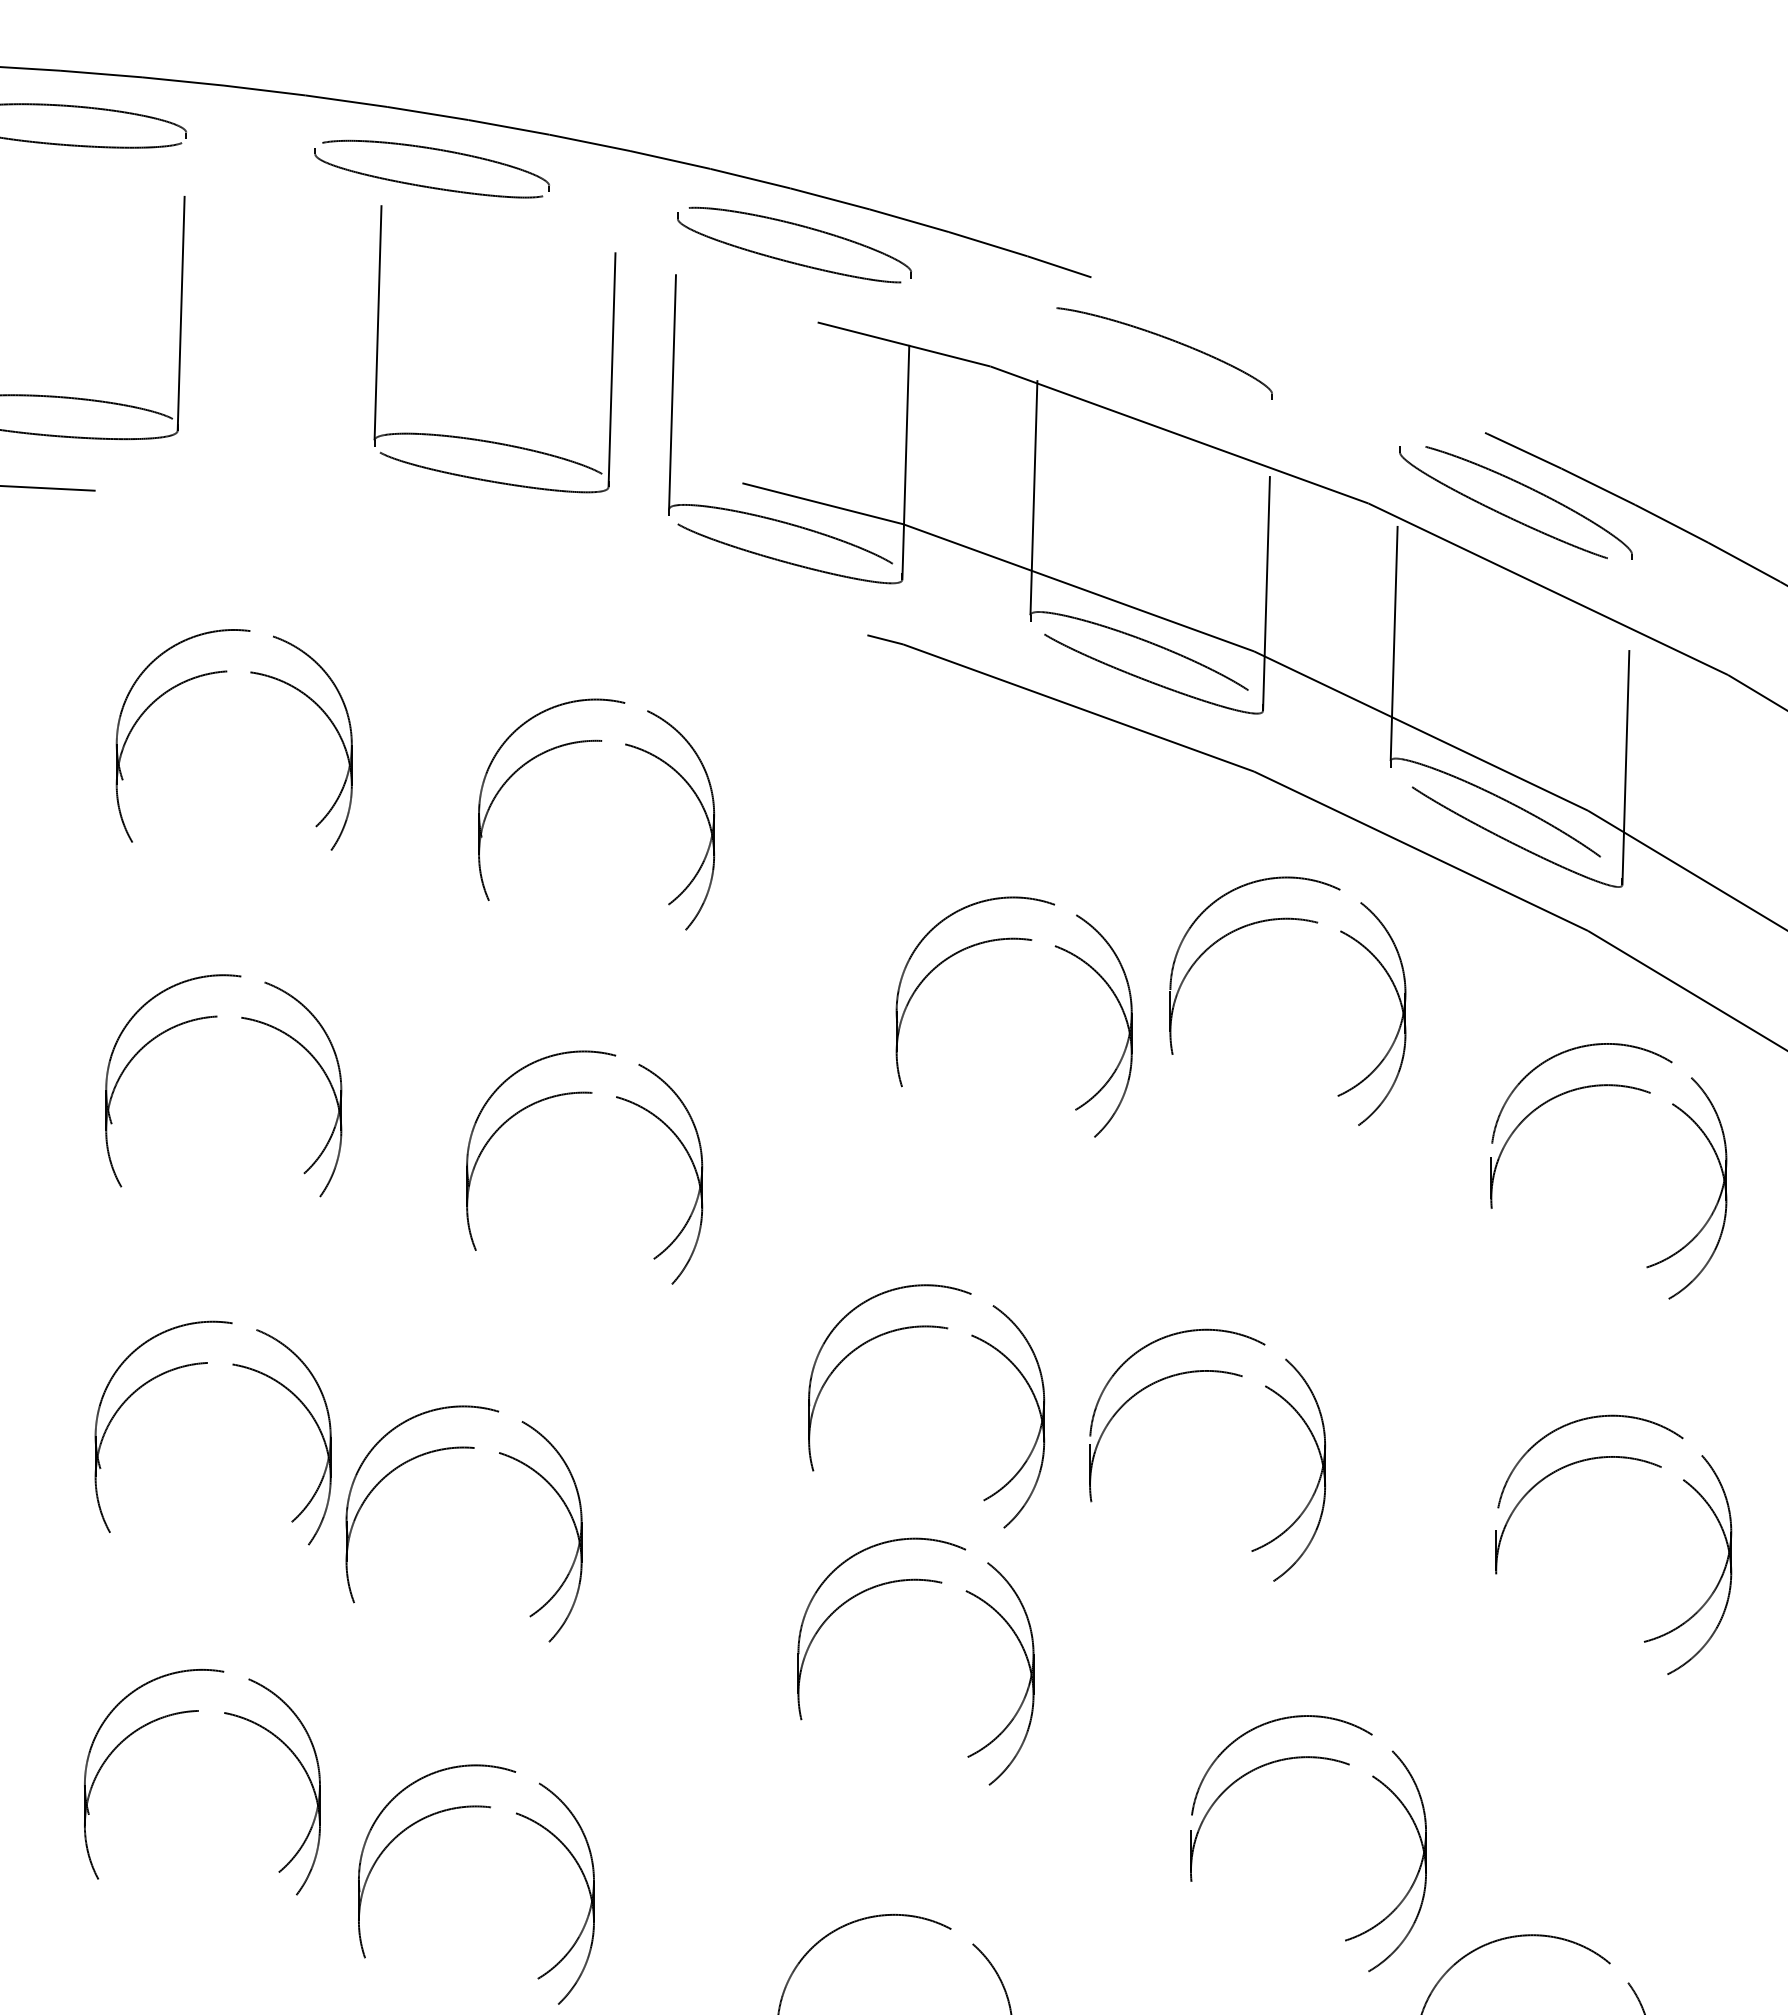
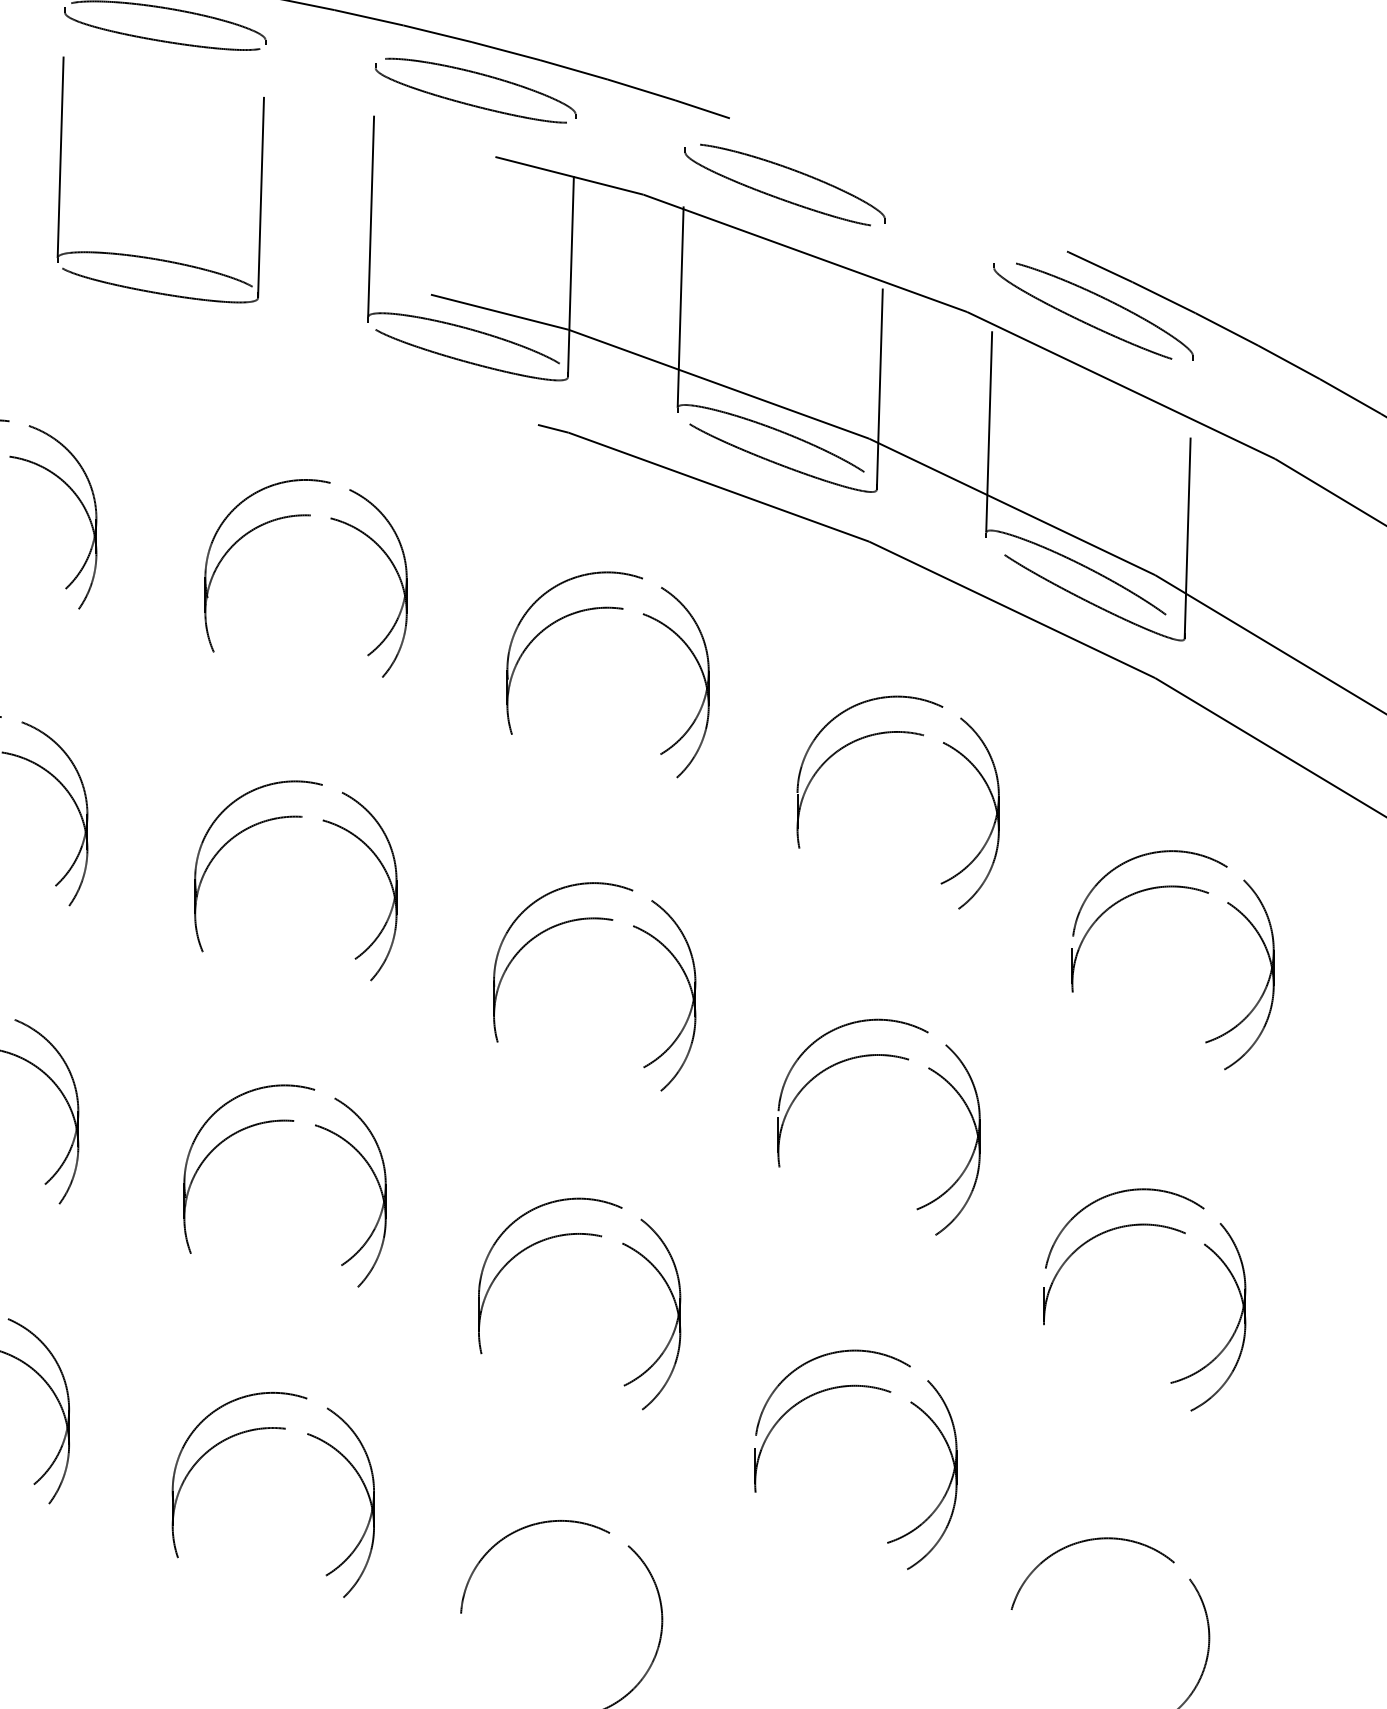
part: (1143, 367) -> (774, 195), added
part: (482, 439) -> (150, 257), moved
part: (1297, 920) -> (906, 733), moved
part: (1002, 940) -> (598, 609), moved
part: (1608, 1086) -> (1172, 887), moved
part: (926, 1327) -> (594, 919), moved
part: (1214, 1372) -> (884, 1056), moved
part: (463, 1448) -> (284, 1121), moved
part: (1620, 1458) -> (1150, 1225), moved
part: (1309, 1758) -> (856, 1386), moved
part: (476, 1807) -> (273, 1428), moved

